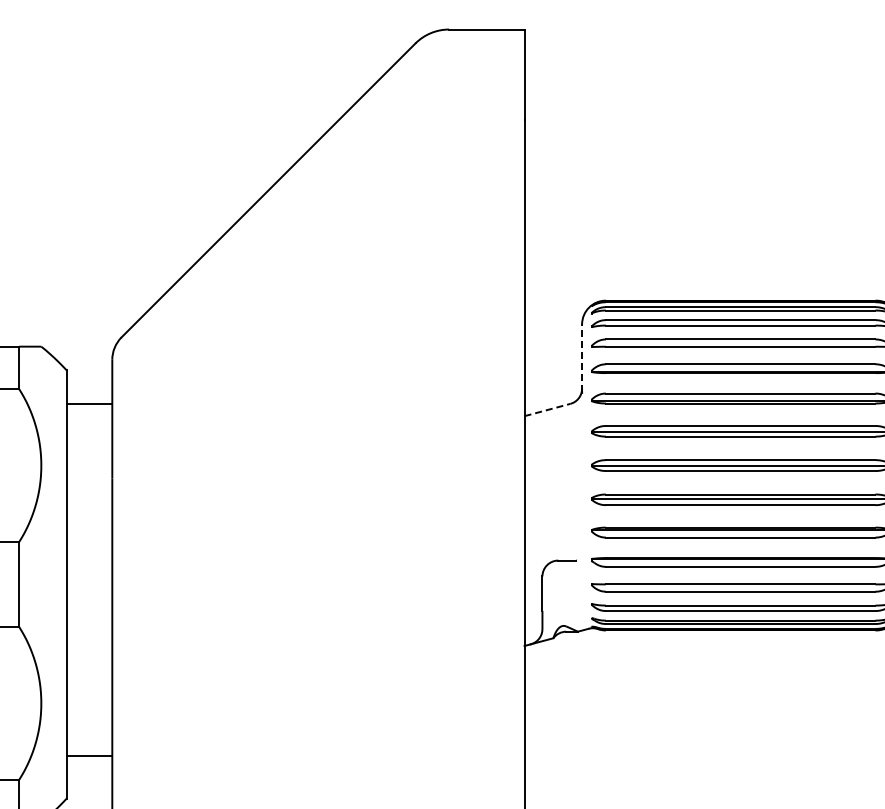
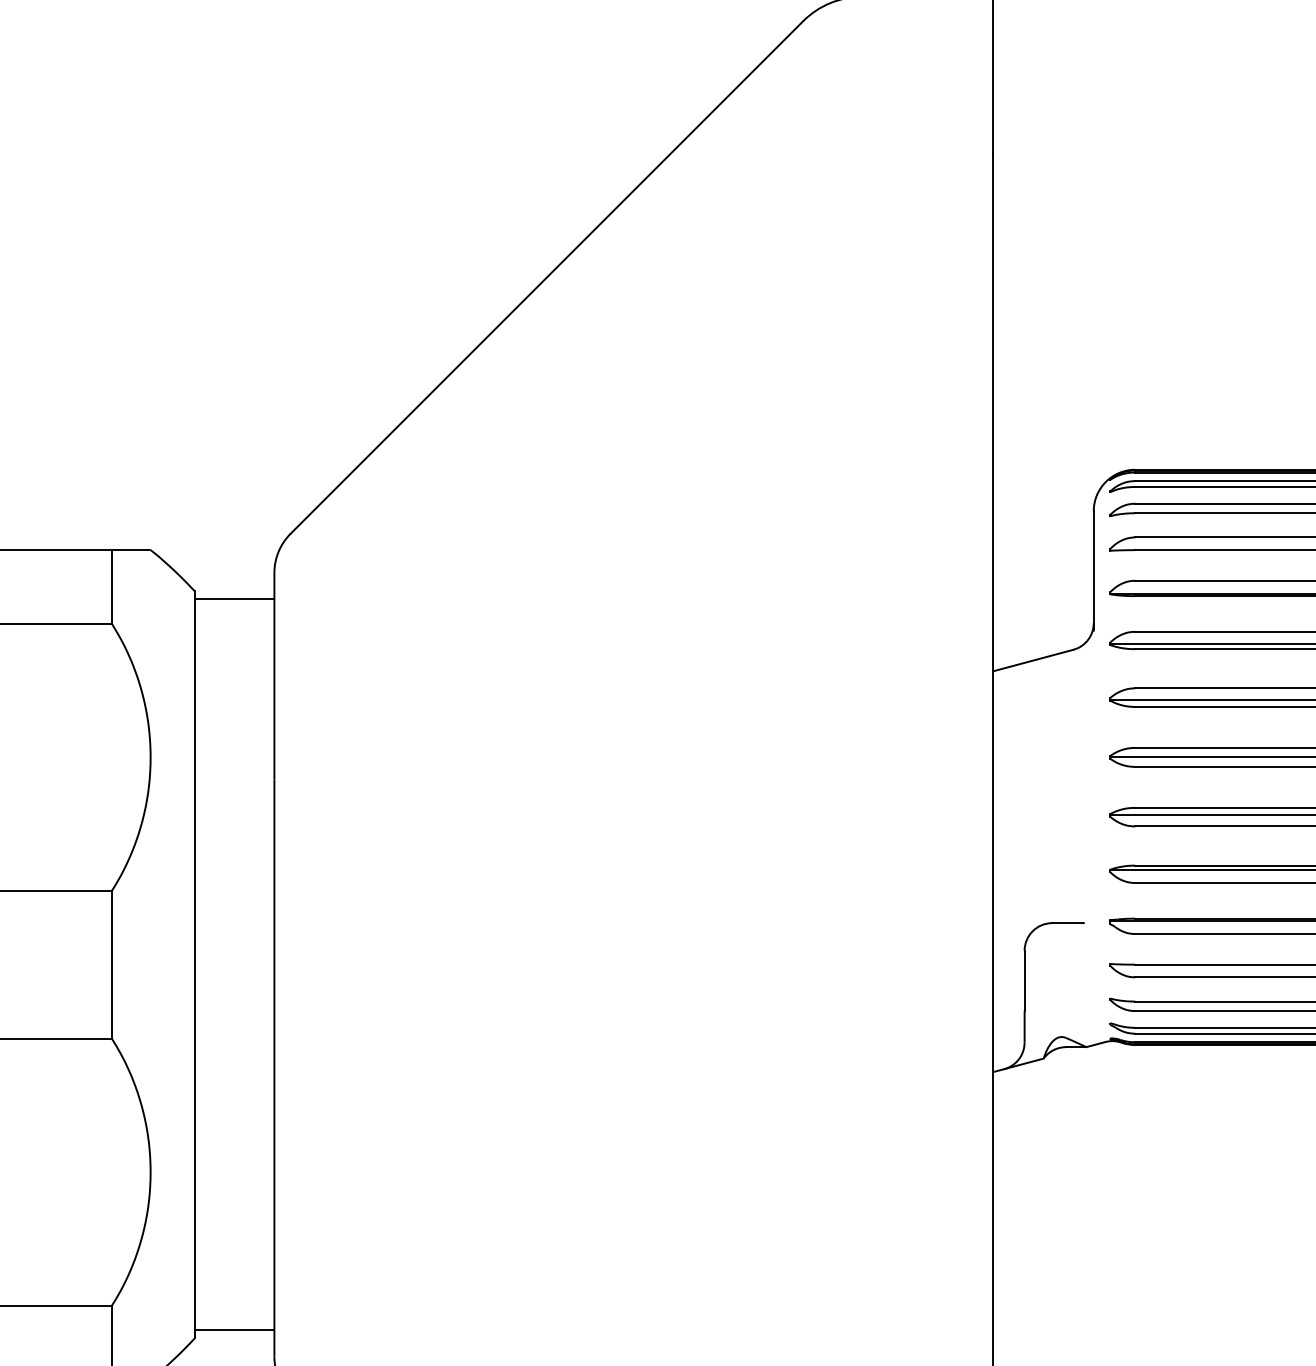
line: (582, 358) -> (1094, 570), dashed -> solid
line: (89, 403) -> (234, 598), moved
line: (547, 410) -> (1033, 661), dashed -> solid
line: (89, 756) -> (234, 1331), moved

